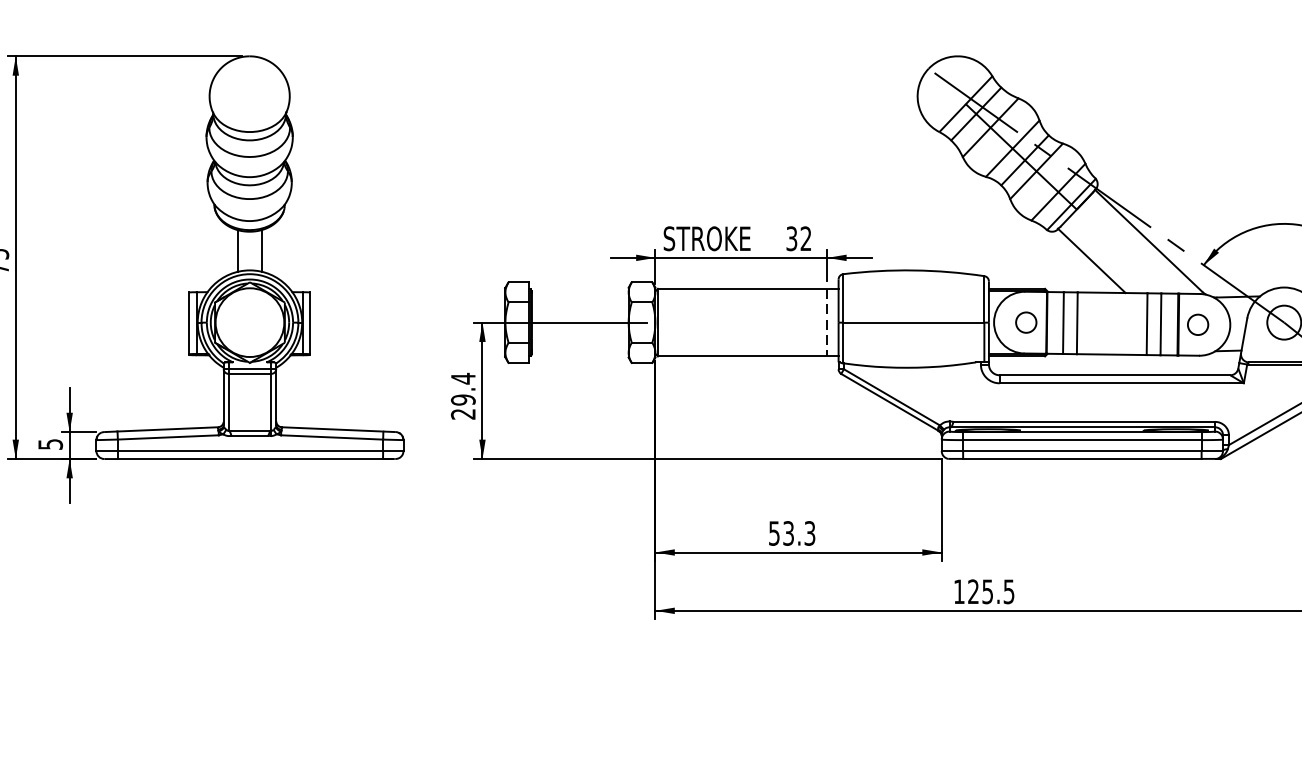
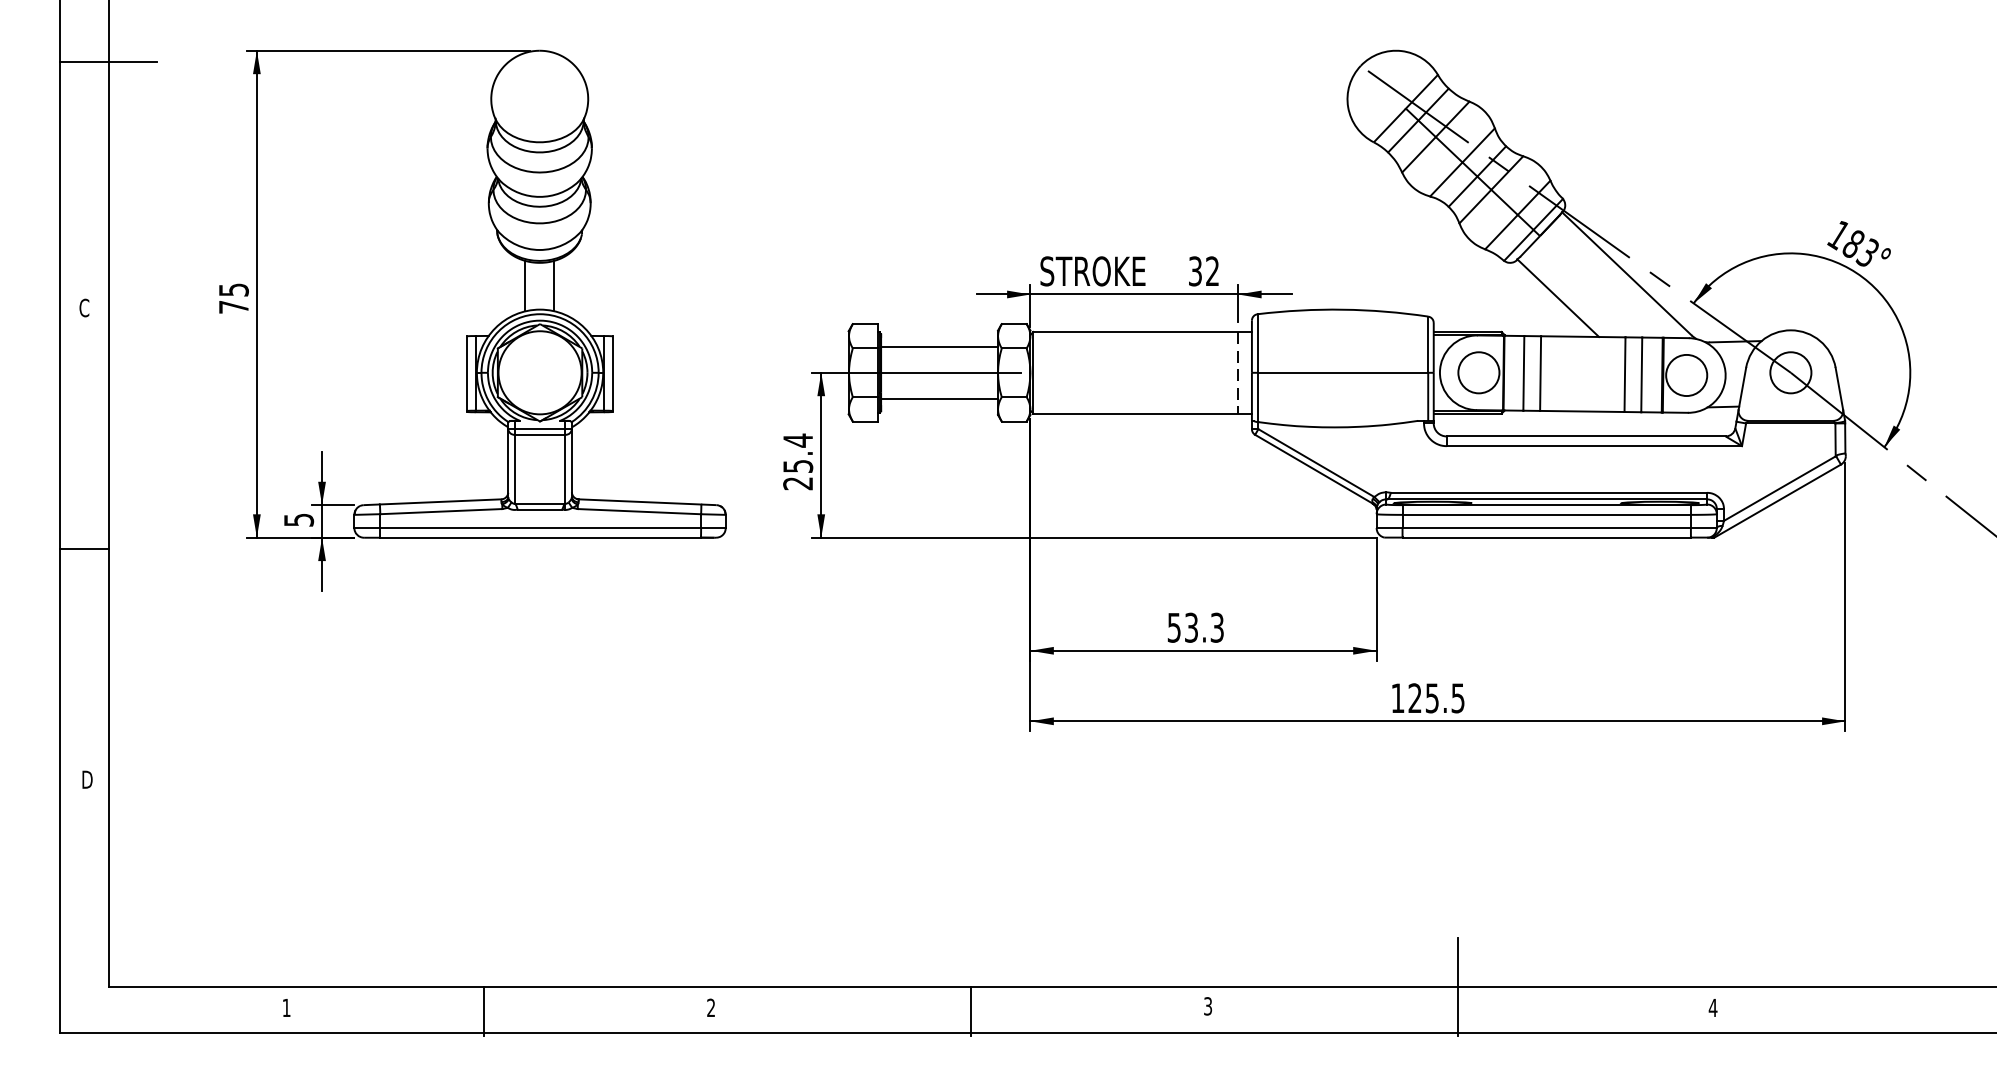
line: (580, 300) -> (939, 346), added
circle: (1025, 322) -> (1478, 372), size x1.67
circle: (1197, 324) -> (1686, 375), size x1.67
line: (580, 343) -> (939, 398), added
text: (462, 400) -> (797, 466), 29.4 -> 25.4

